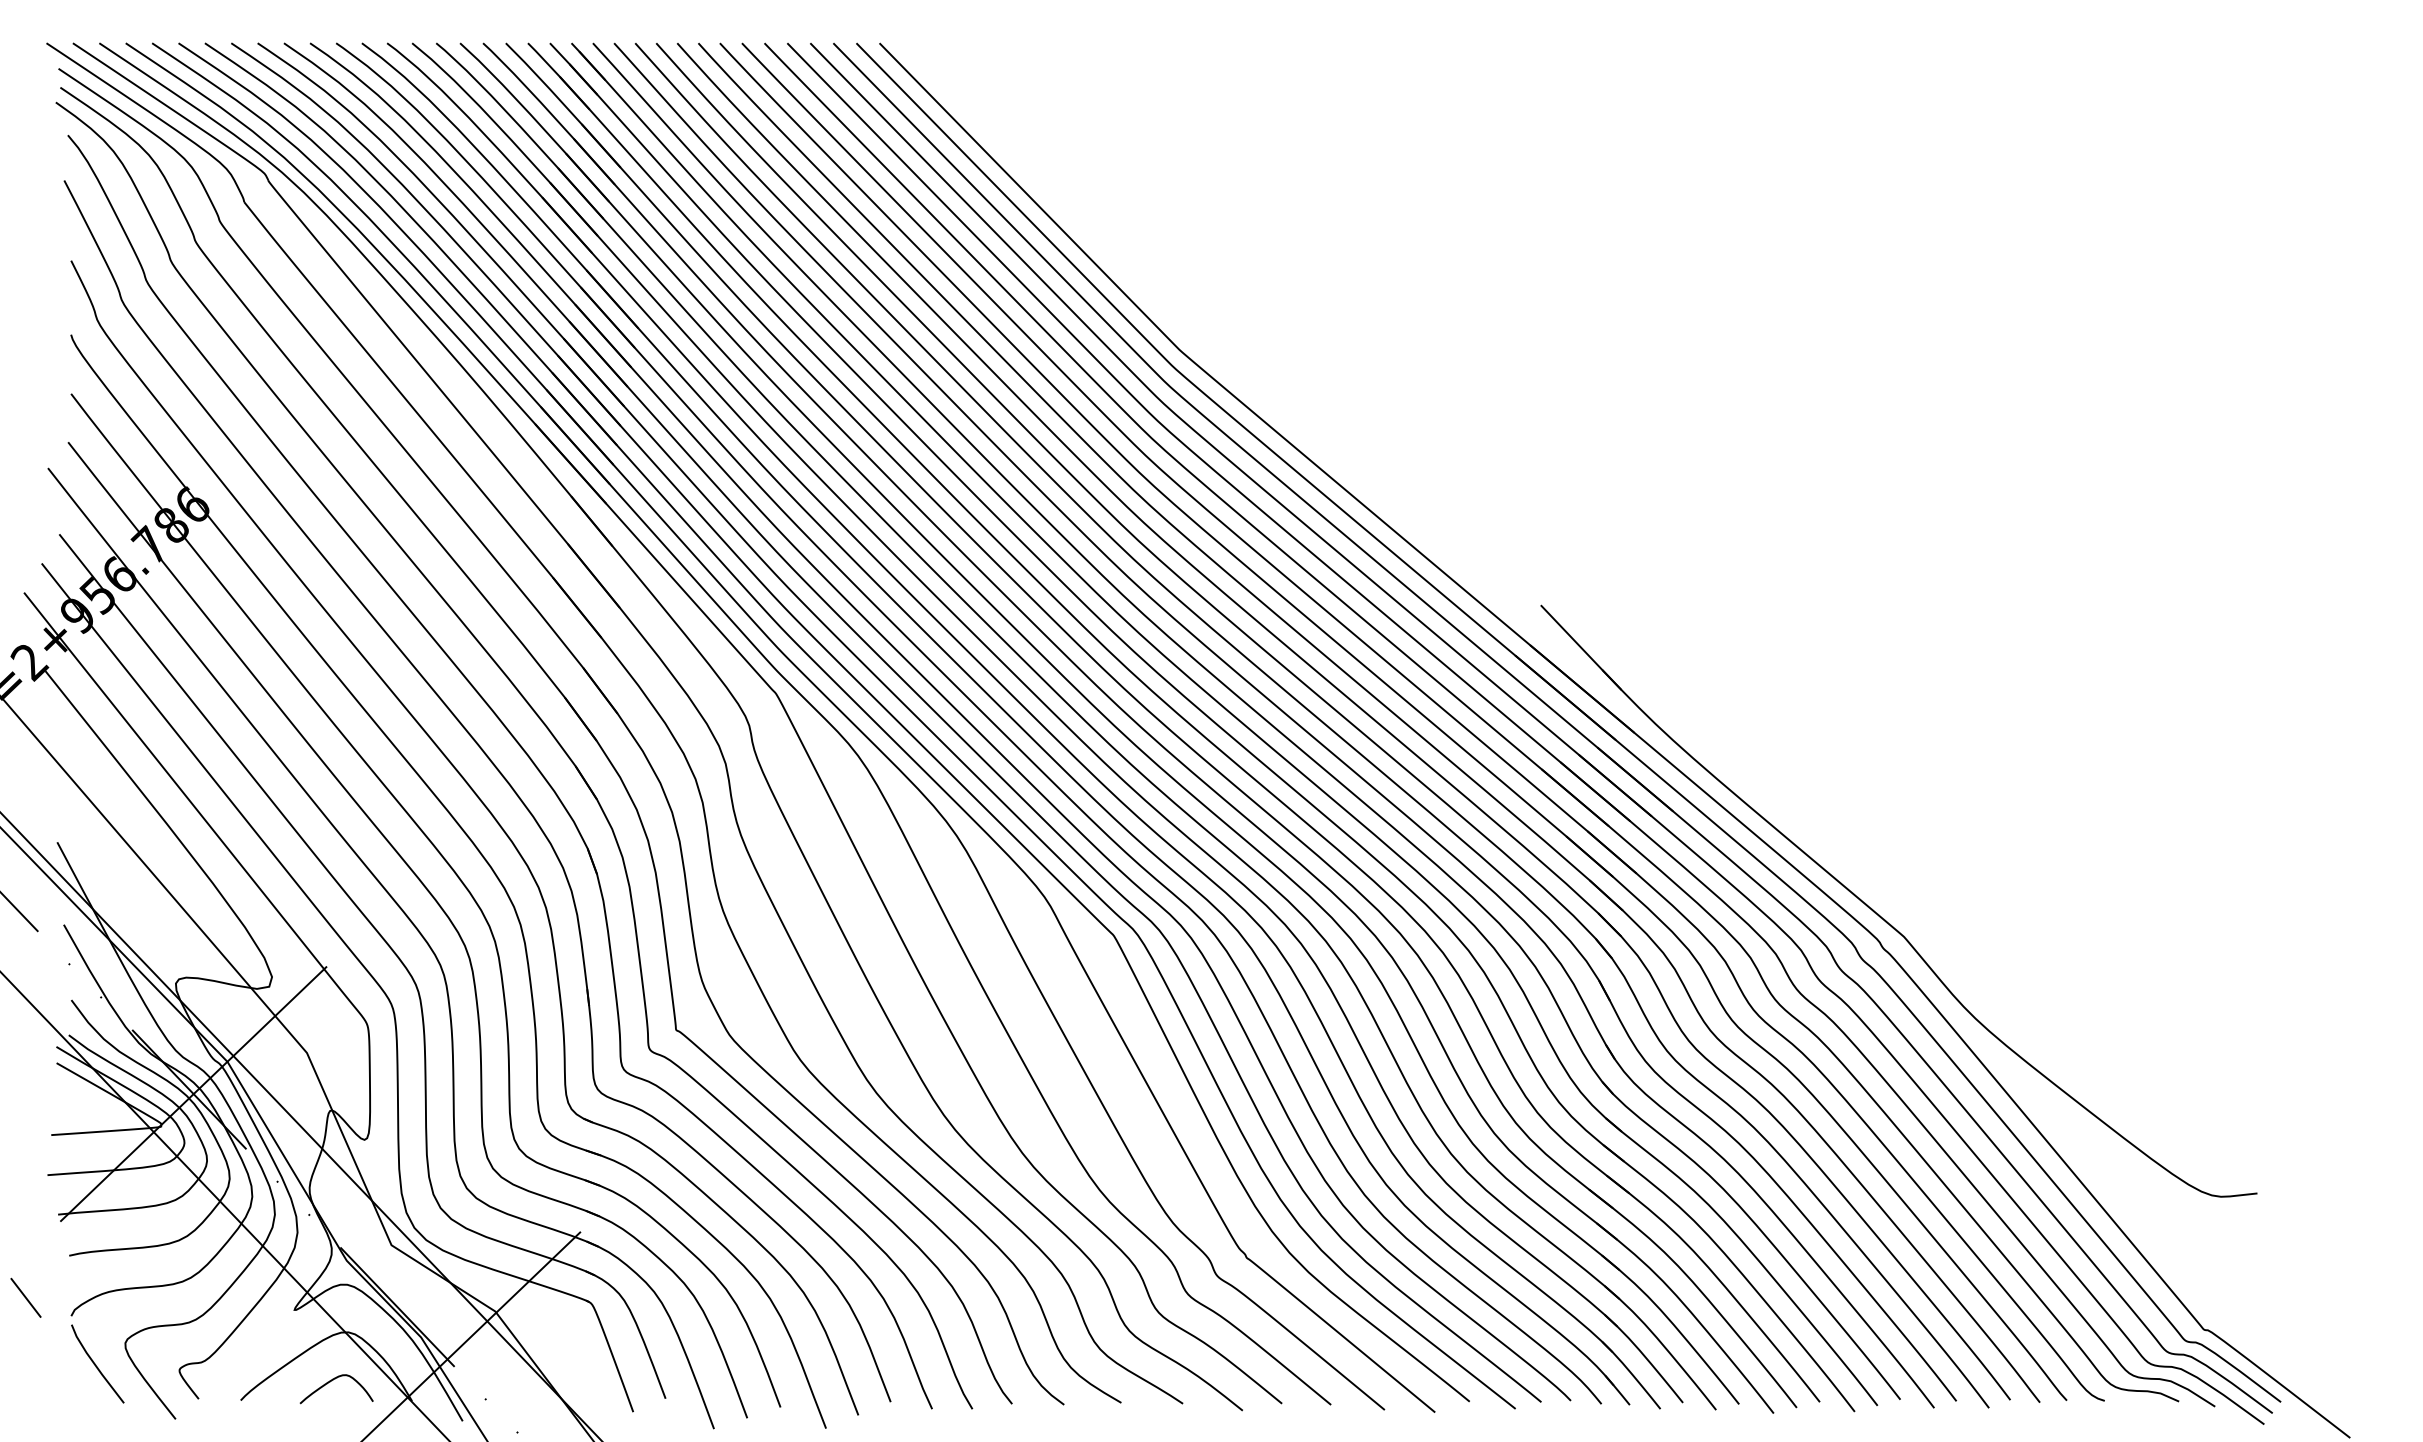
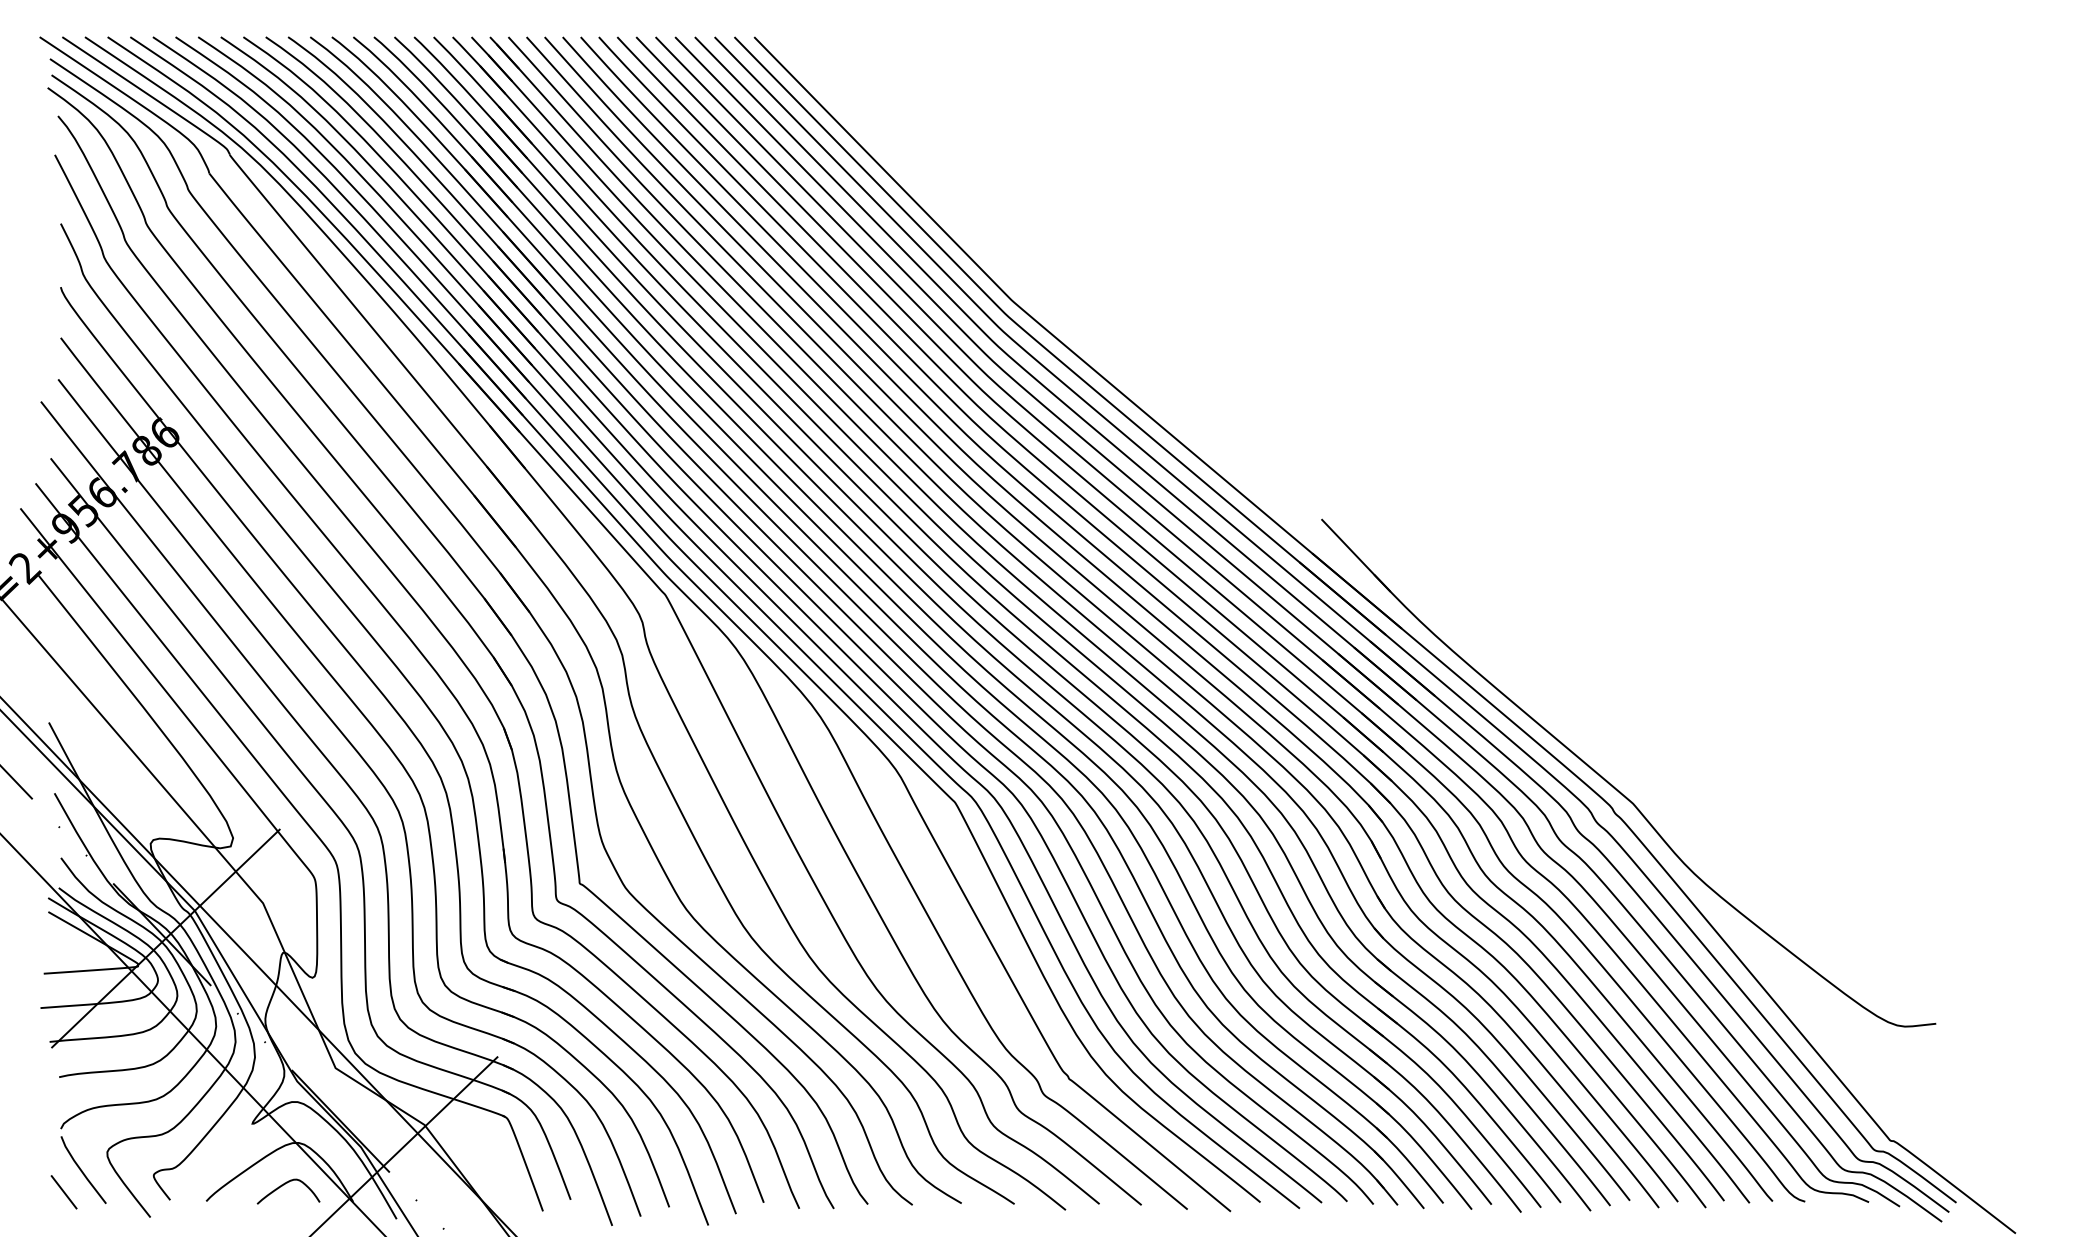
line: (25, 1297) -> (63, 1191), moved

